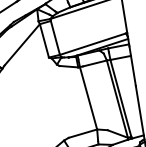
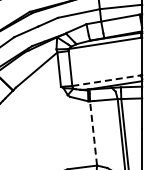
line: (92, 43) -> (106, 80), solid -> dashed
line: (88, 97) -> (93, 132), solid -> dashed

